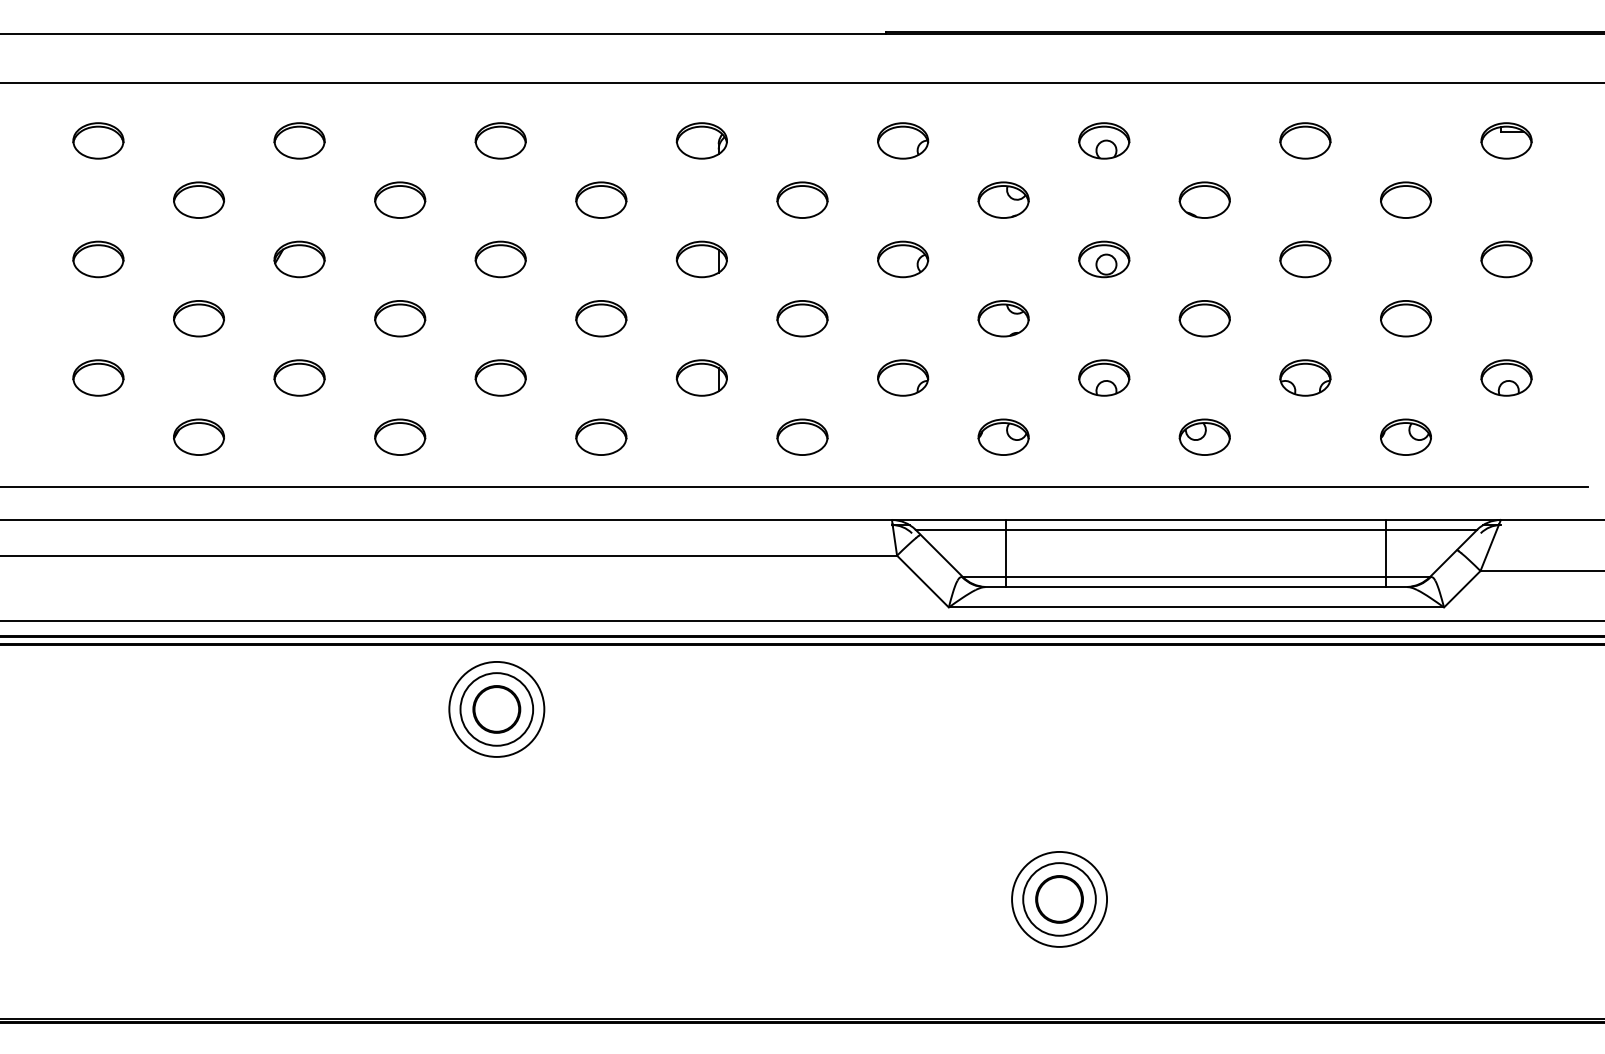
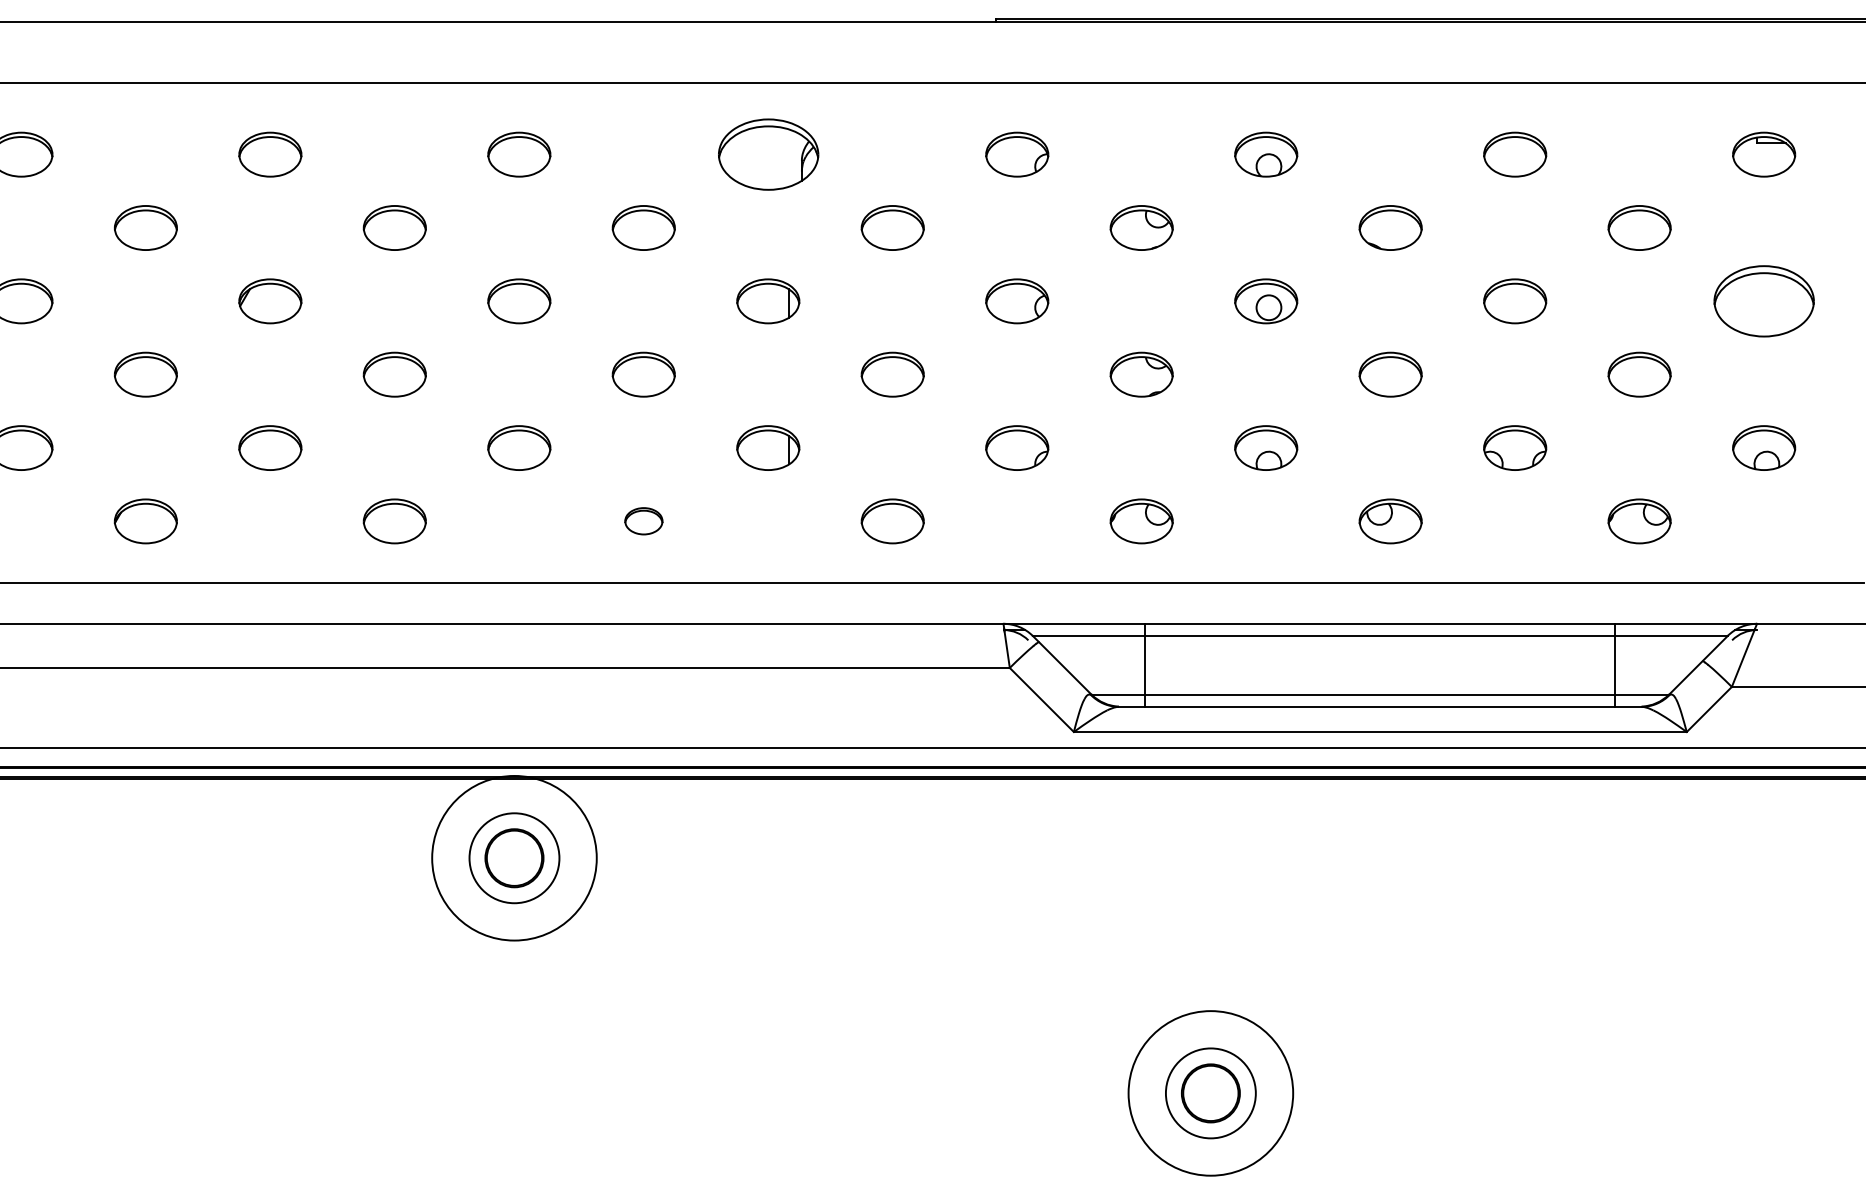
part: (701, 140) -> (767, 154), size x1.6
part: (1506, 259) -> (1764, 301), size x1.6
part: (601, 436) -> (644, 520), size x0.6
circle: (496, 708) -> (514, 857), size x1.4
circle: (1059, 898) -> (1210, 1092), size x1.4

